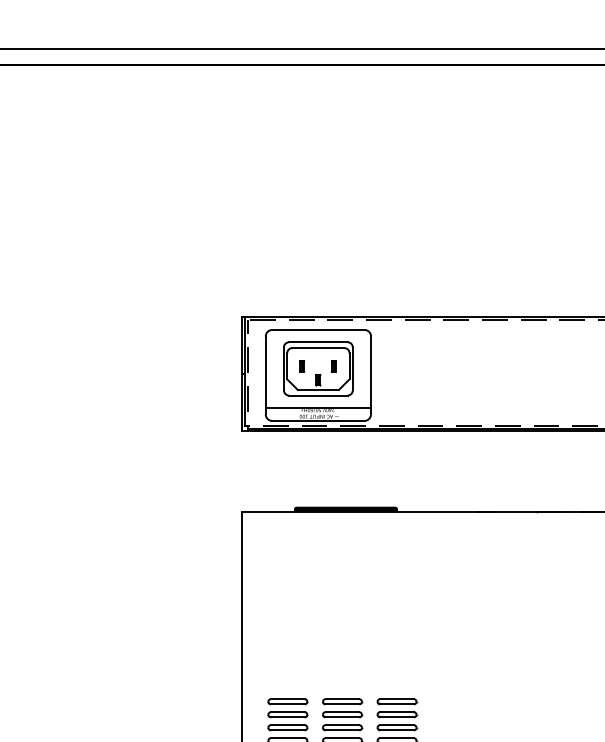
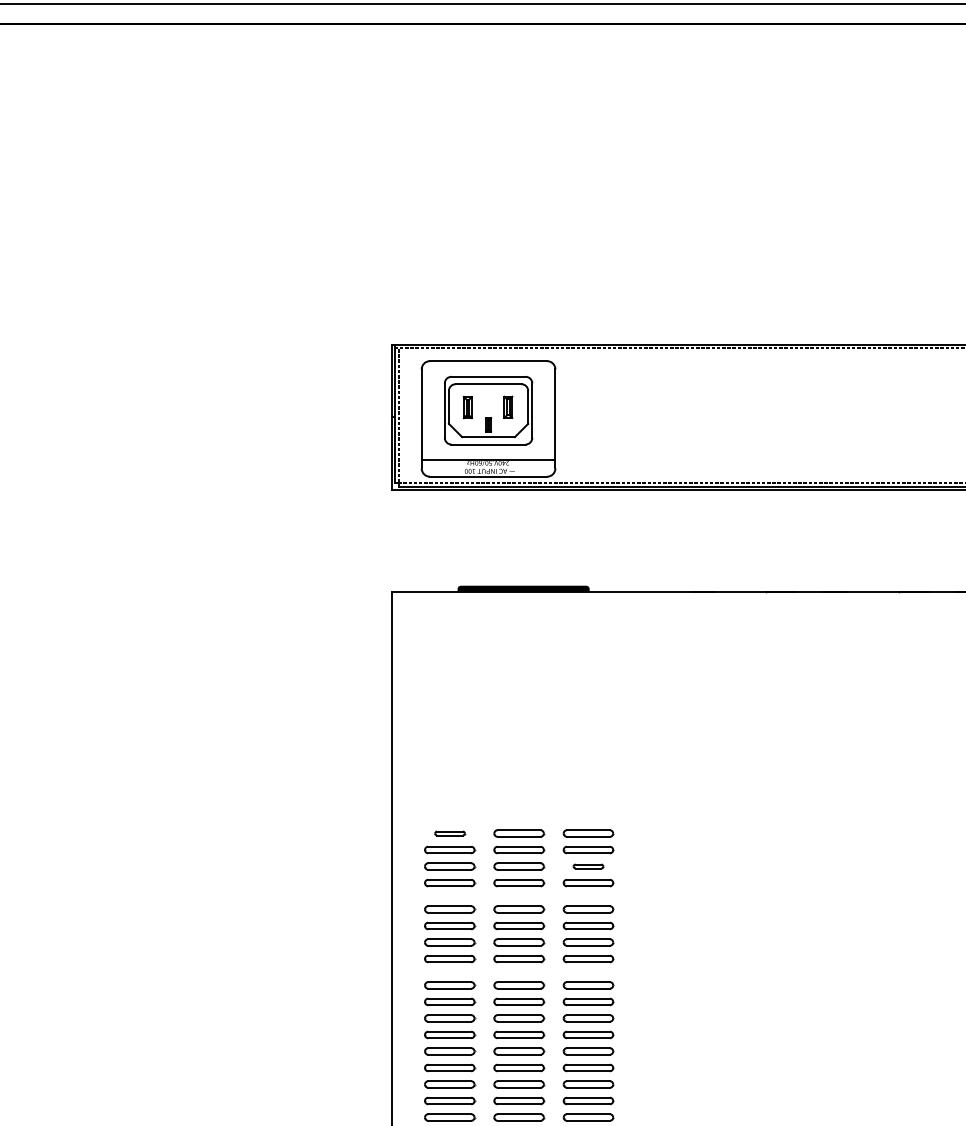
part: (301, 365) -> (467, 406), size x1.6
part: (333, 366) -> (507, 407), size x1.6
part: (288, 701) -> (450, 833), size x0.6
part: (397, 727) -> (588, 866), size x0.6

